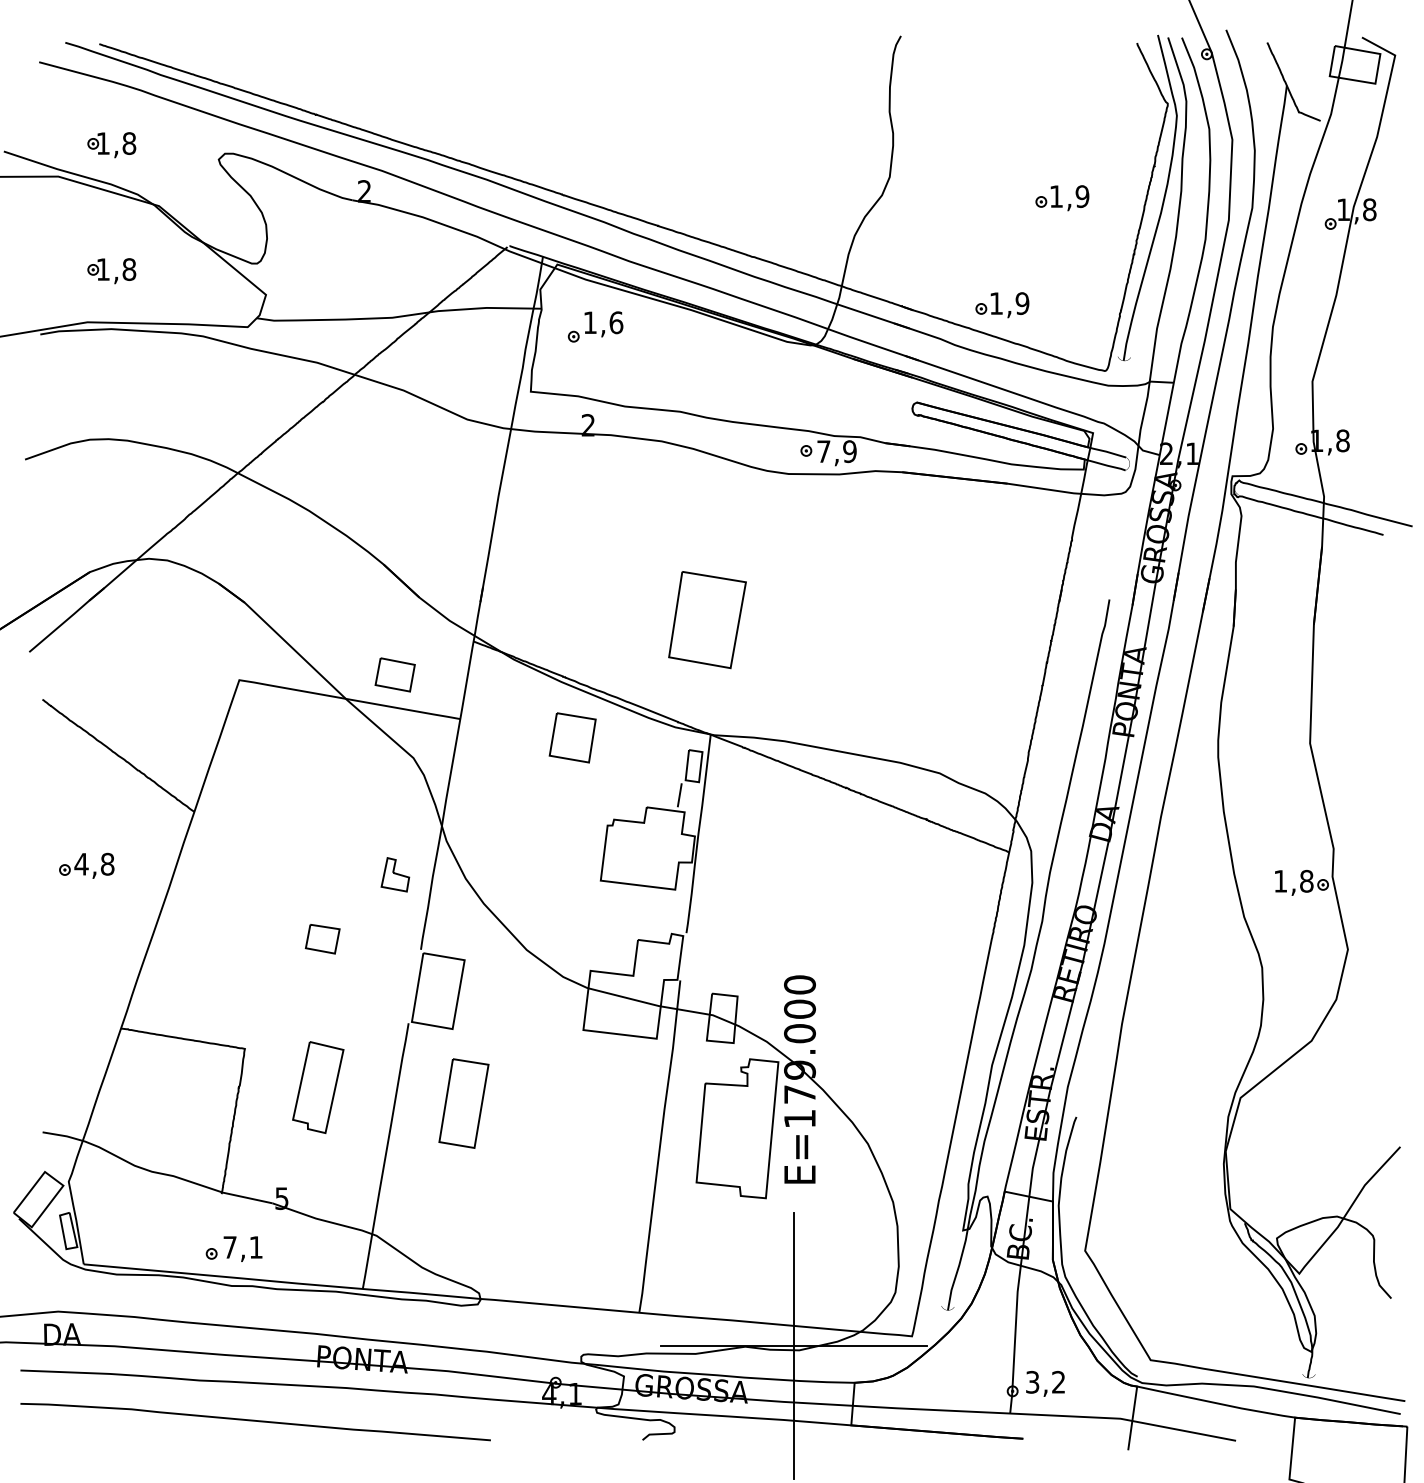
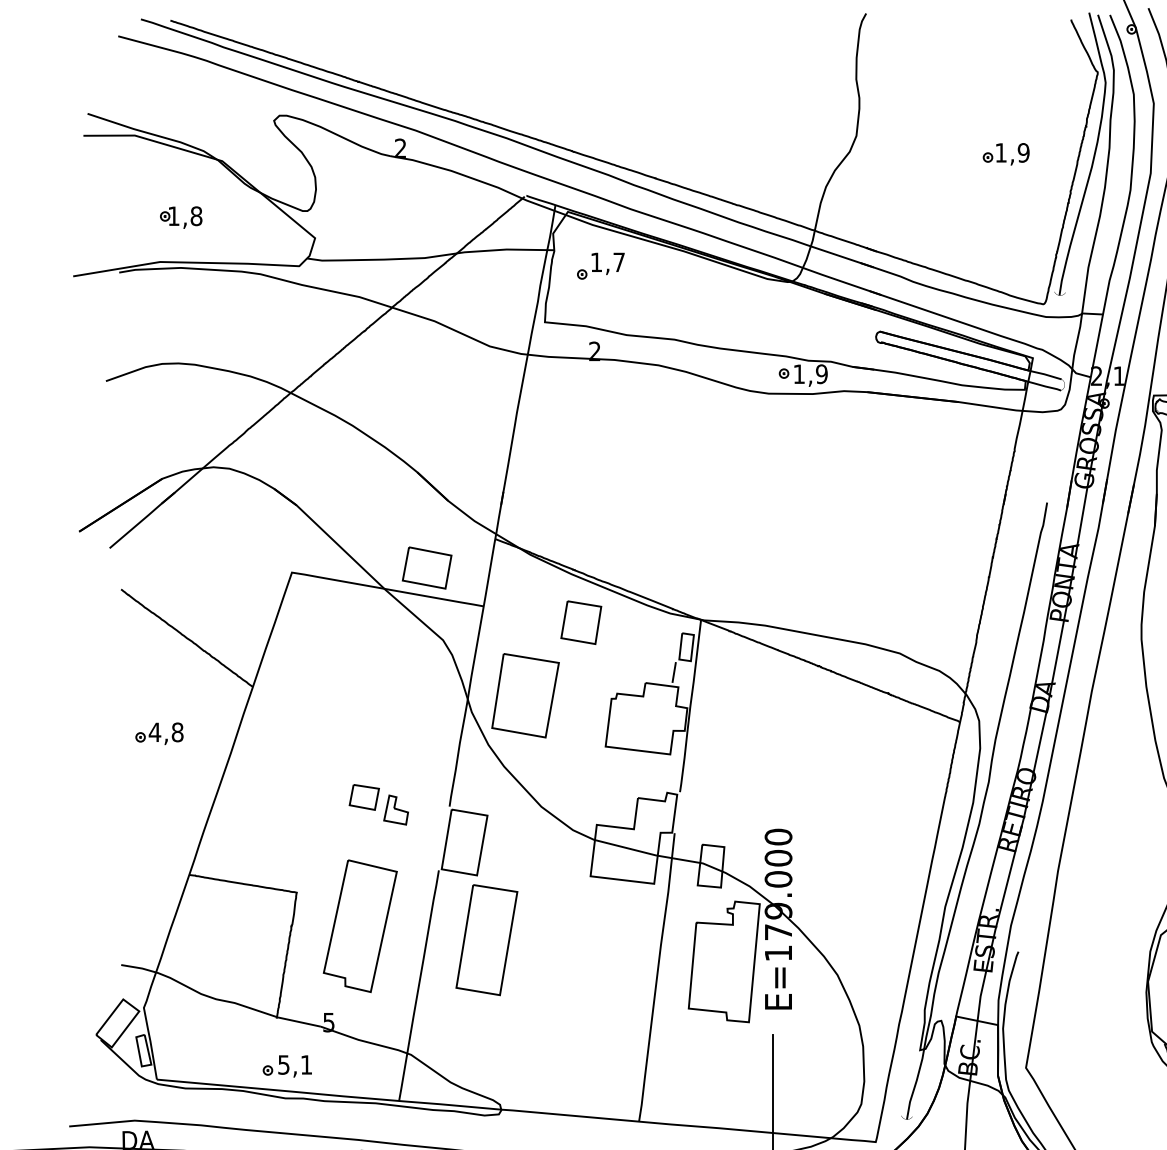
part: (111, 145) -> (181, 108), removed
part: (1002, 305) -> (954, 247), removed
text: (616, 322) -> (619, 262), 1,6 -> 1,7
text: (823, 451) -> (798, 374), 7,9 -> 1,9
part: (707, 620) -> (525, 696), moved
part: (395, 674) -> (427, 567), size x1.43
part: (395, 874) -> (396, 809), moved
part: (318, 1087) -> (360, 926), size x1.67
part: (463, 1103) -> (486, 940), size x1.43
text: (229, 1247) -> (283, 1064), 7,1 -> 5,1

